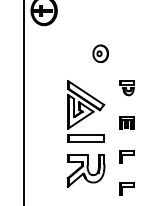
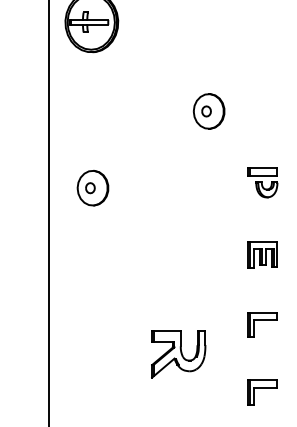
part: (44, 90) -> (92, 187), added
part: (86, 111) -> (179, 231), removed
part: (85, 170) -> (177, 353), size x0.7

